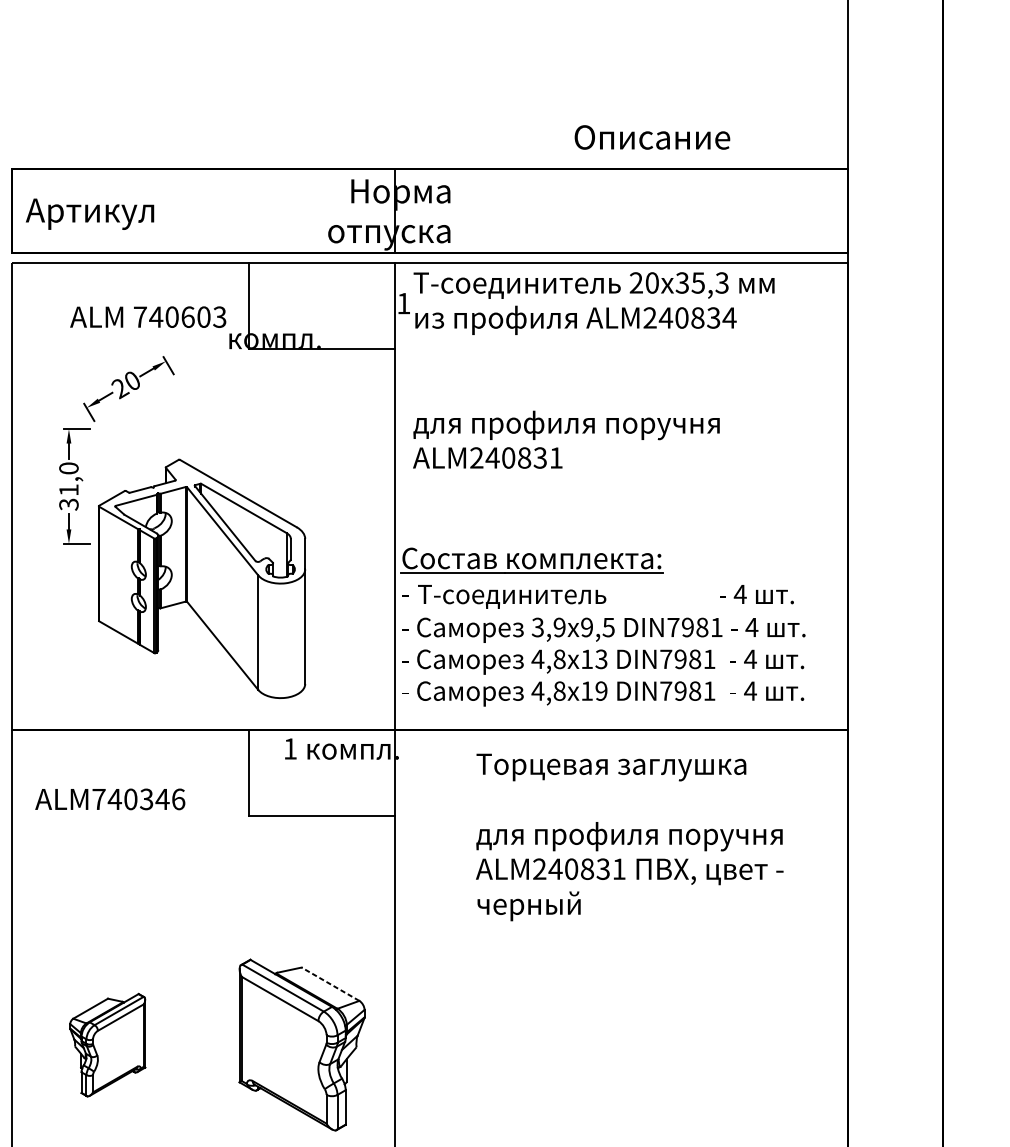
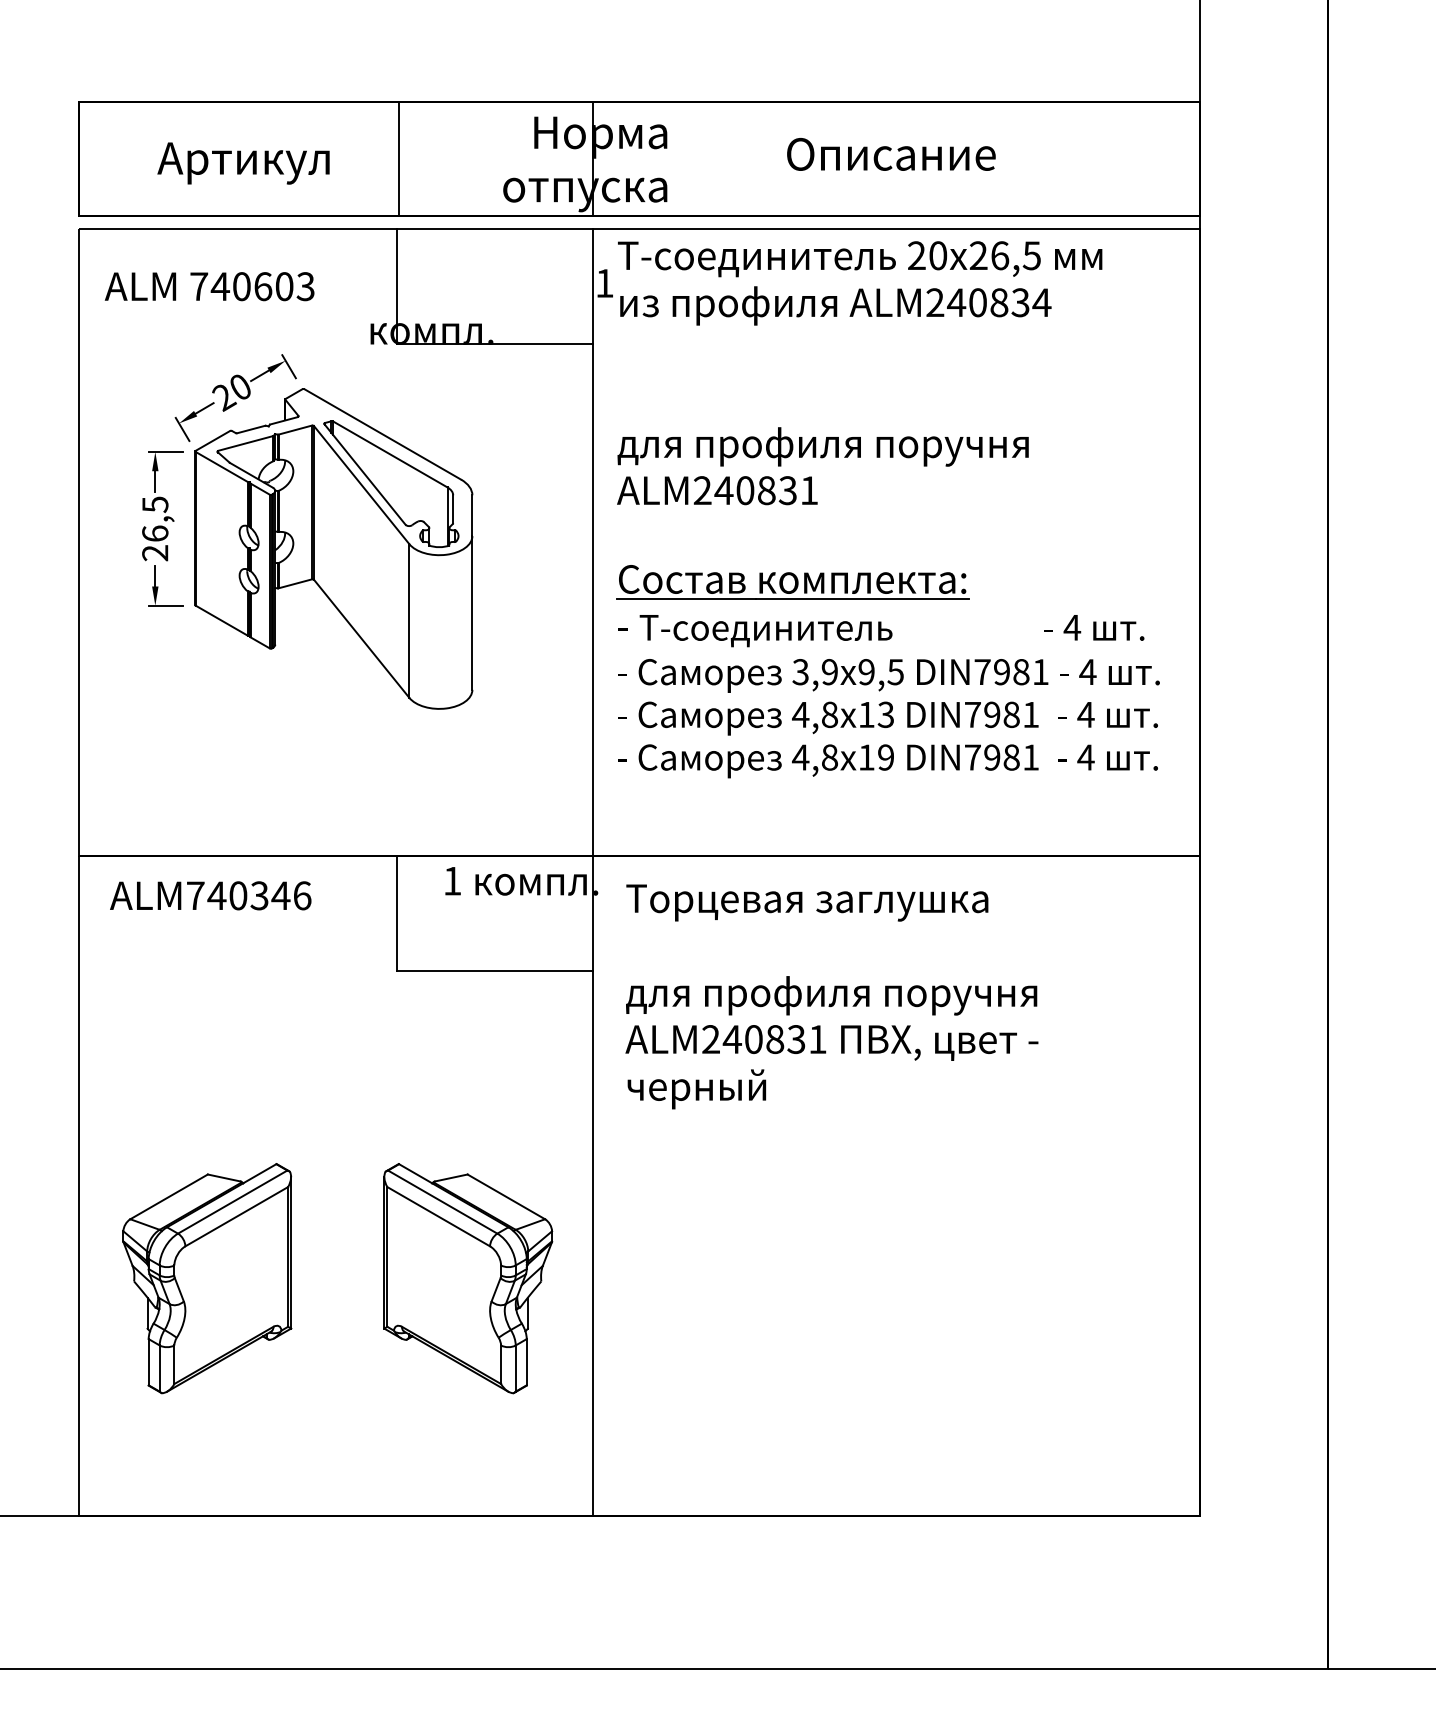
text: (652, 137) -> (891, 154), moved
line: (250, 210) -> (398, 158), added
text: (89, 214) -> (243, 163), moved
text: (701, 282) -> (1004, 255), 35,3 -> 26,5
text: (148, 317) -> (209, 286), moved
text: (69, 486) -> (155, 528), 31,0 -> 26,5
part: (201, 578) -> (333, 548), moved
part: (602, 627) -> (887, 671), moved
text: (110, 799) -> (210, 895), moved
text: (629, 837) -> (831, 996), moved
line: (330, 983) -> (506, 1196), dashed -> solid
part: (107, 1045) -> (207, 1278), size x1.67

